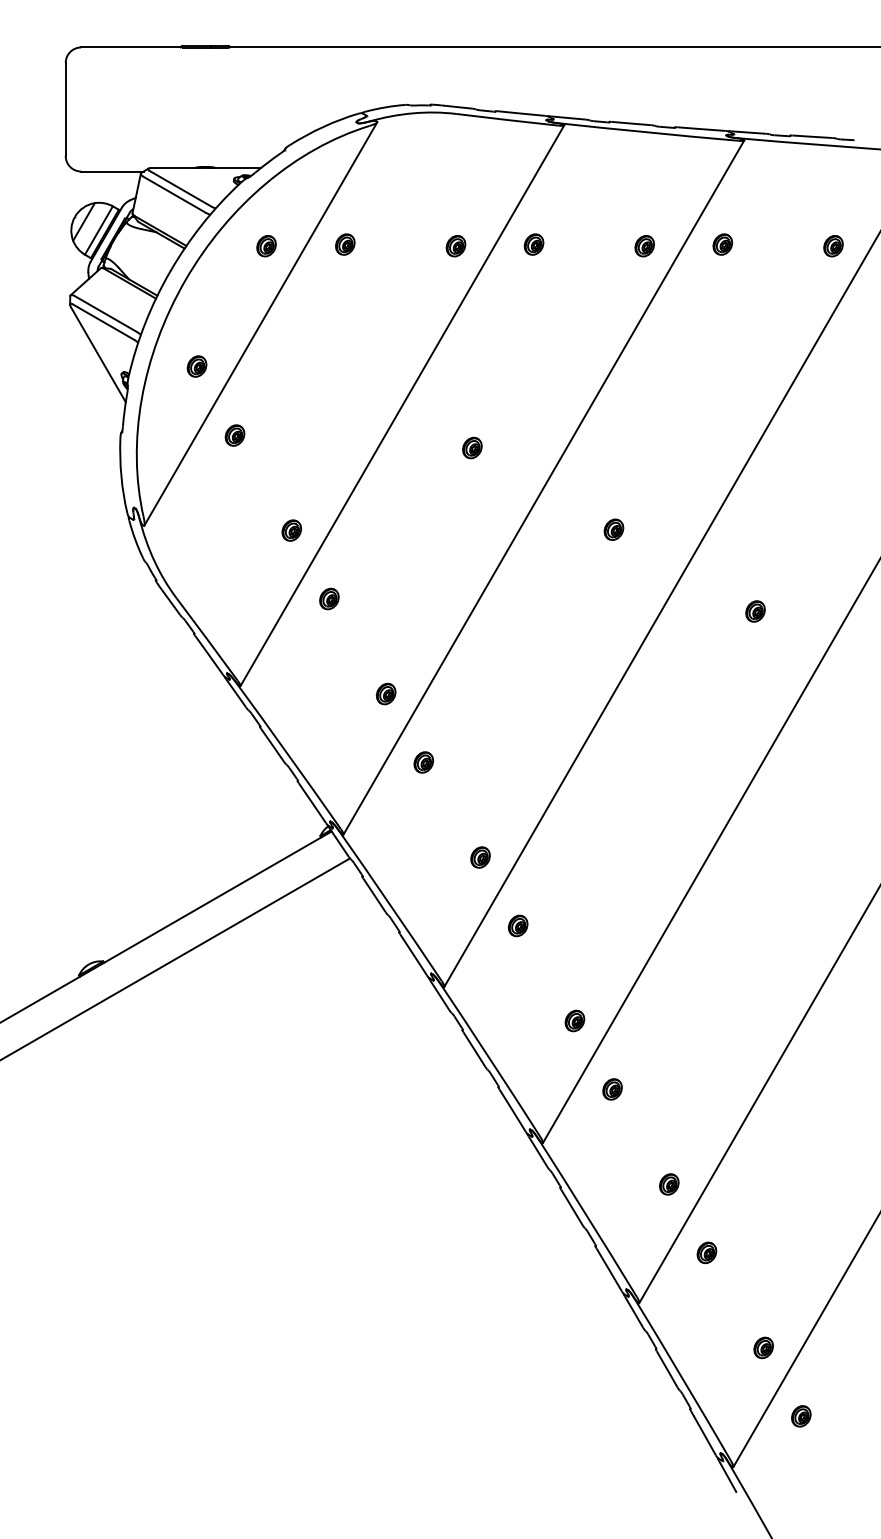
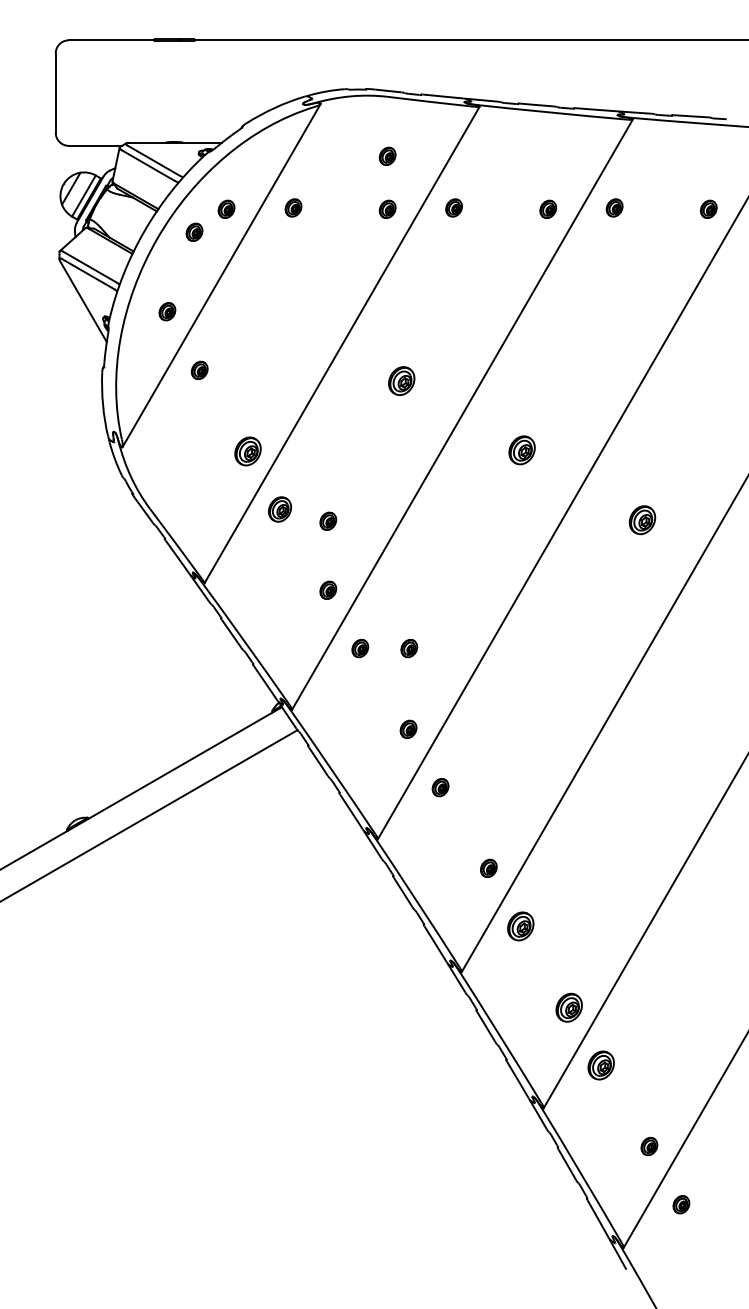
part: (455, 182) -> (387, 155), added
part: (228, 272) -> (194, 231), added
part: (472, 447) -> (401, 380), size x1.6
part: (291, 529) -> (247, 450), size x1.6
part: (613, 529) -> (521, 450), size x1.6
part: (328, 599) -> (279, 509), size x1.4
part: (755, 610) -> (642, 519), size x1.6
part: (386, 611) -> (328, 520), added
part: (481, 762) -> (409, 648), added
part: (612, 1089) -> (520, 926), size x1.6
part: (668, 1183) -> (568, 1006), size x1.6
part: (706, 1252) -> (600, 1065), size x1.6

